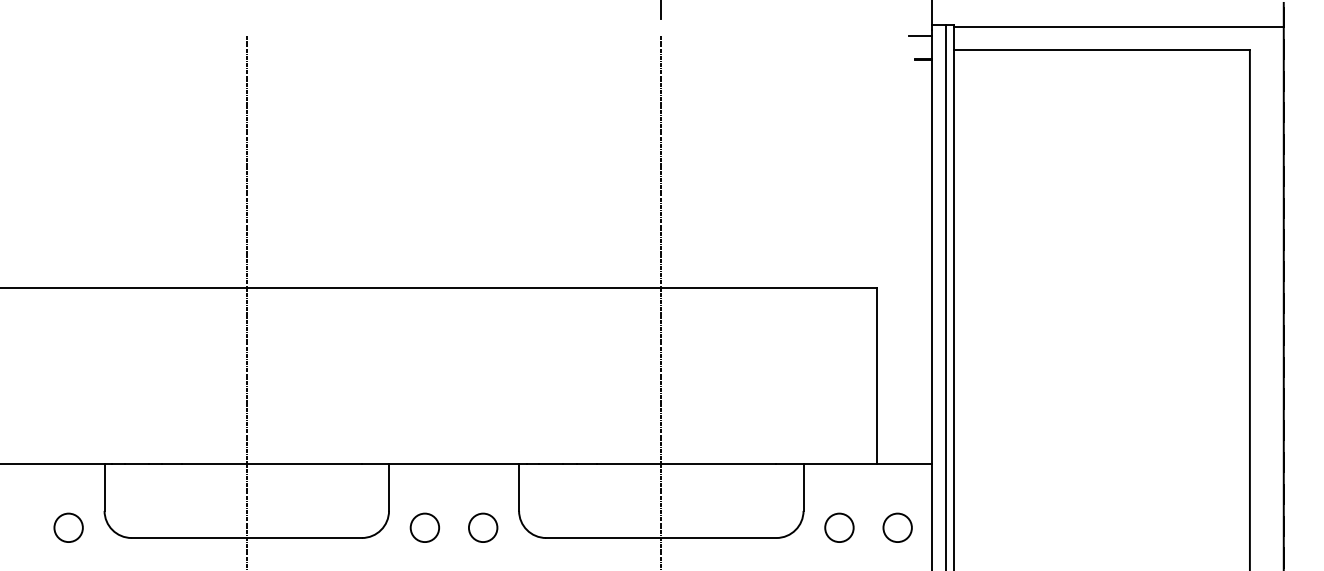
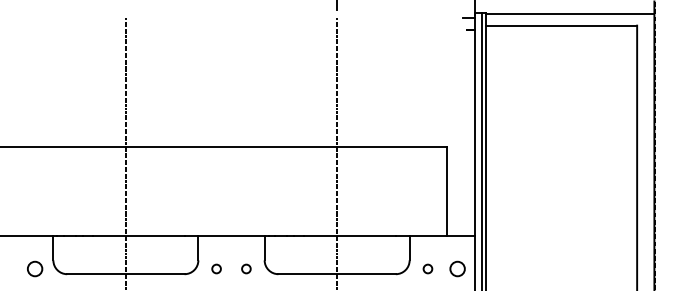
circle: (424, 526) -> (216, 268), size x0.6
circle: (483, 526) -> (246, 268), size x0.6
circle: (838, 526) -> (427, 268), size x0.6

